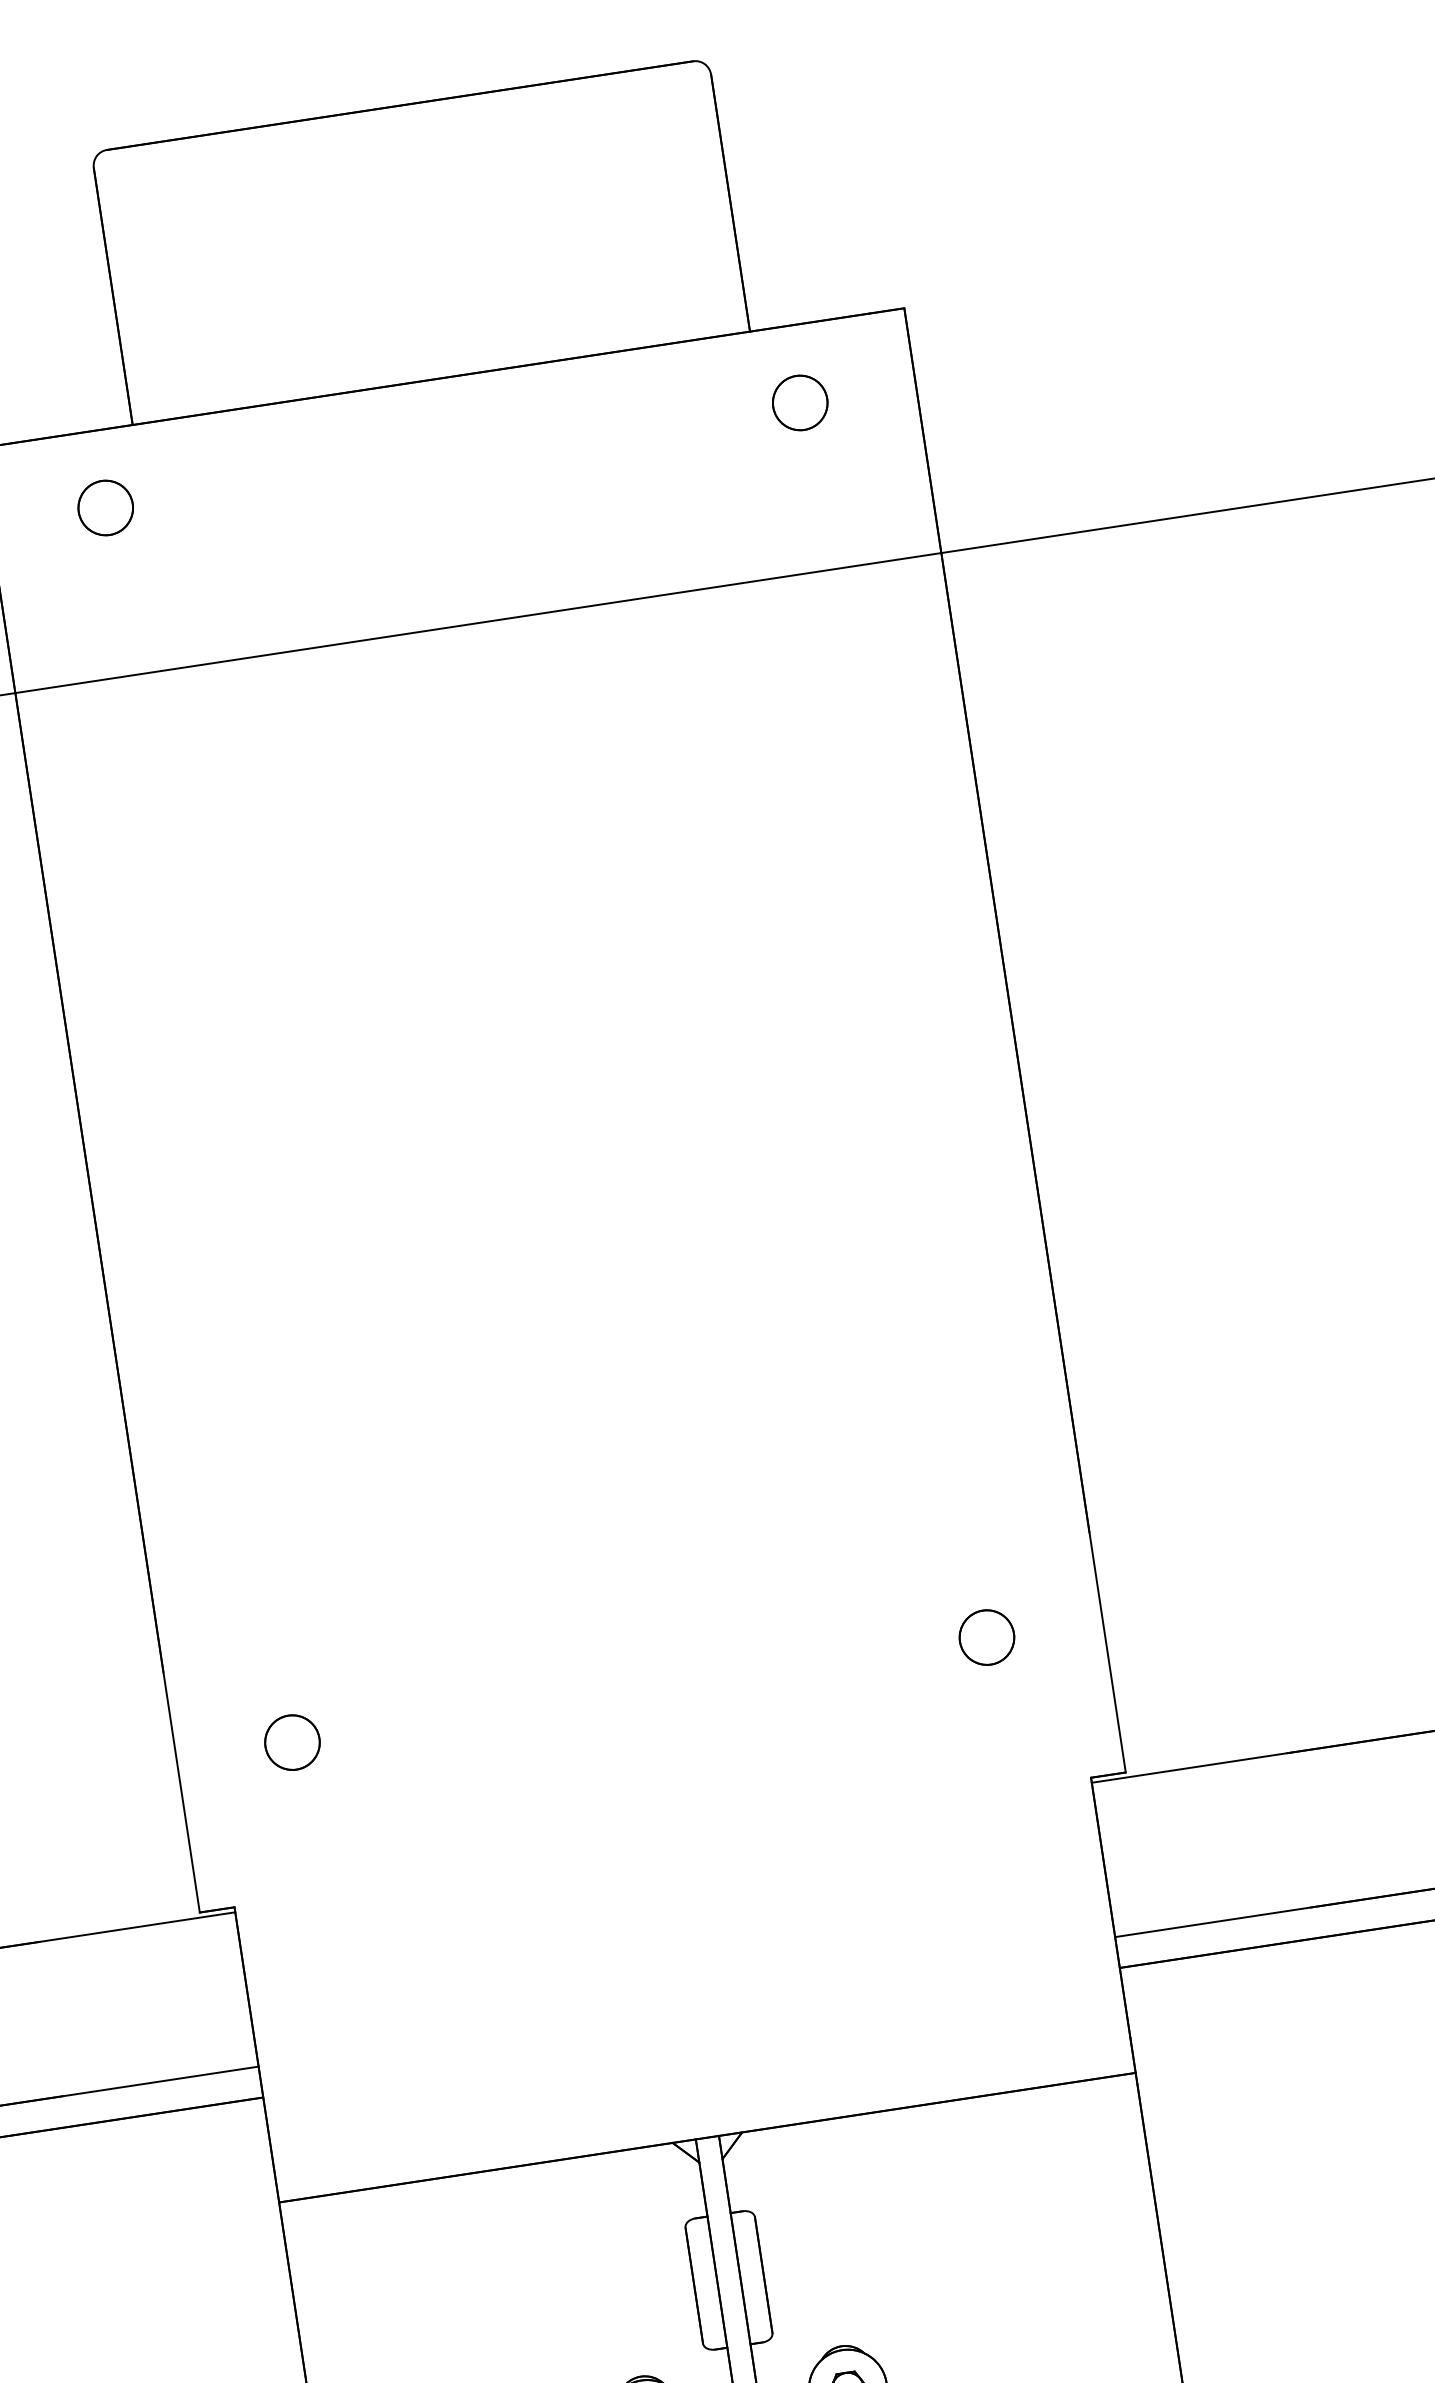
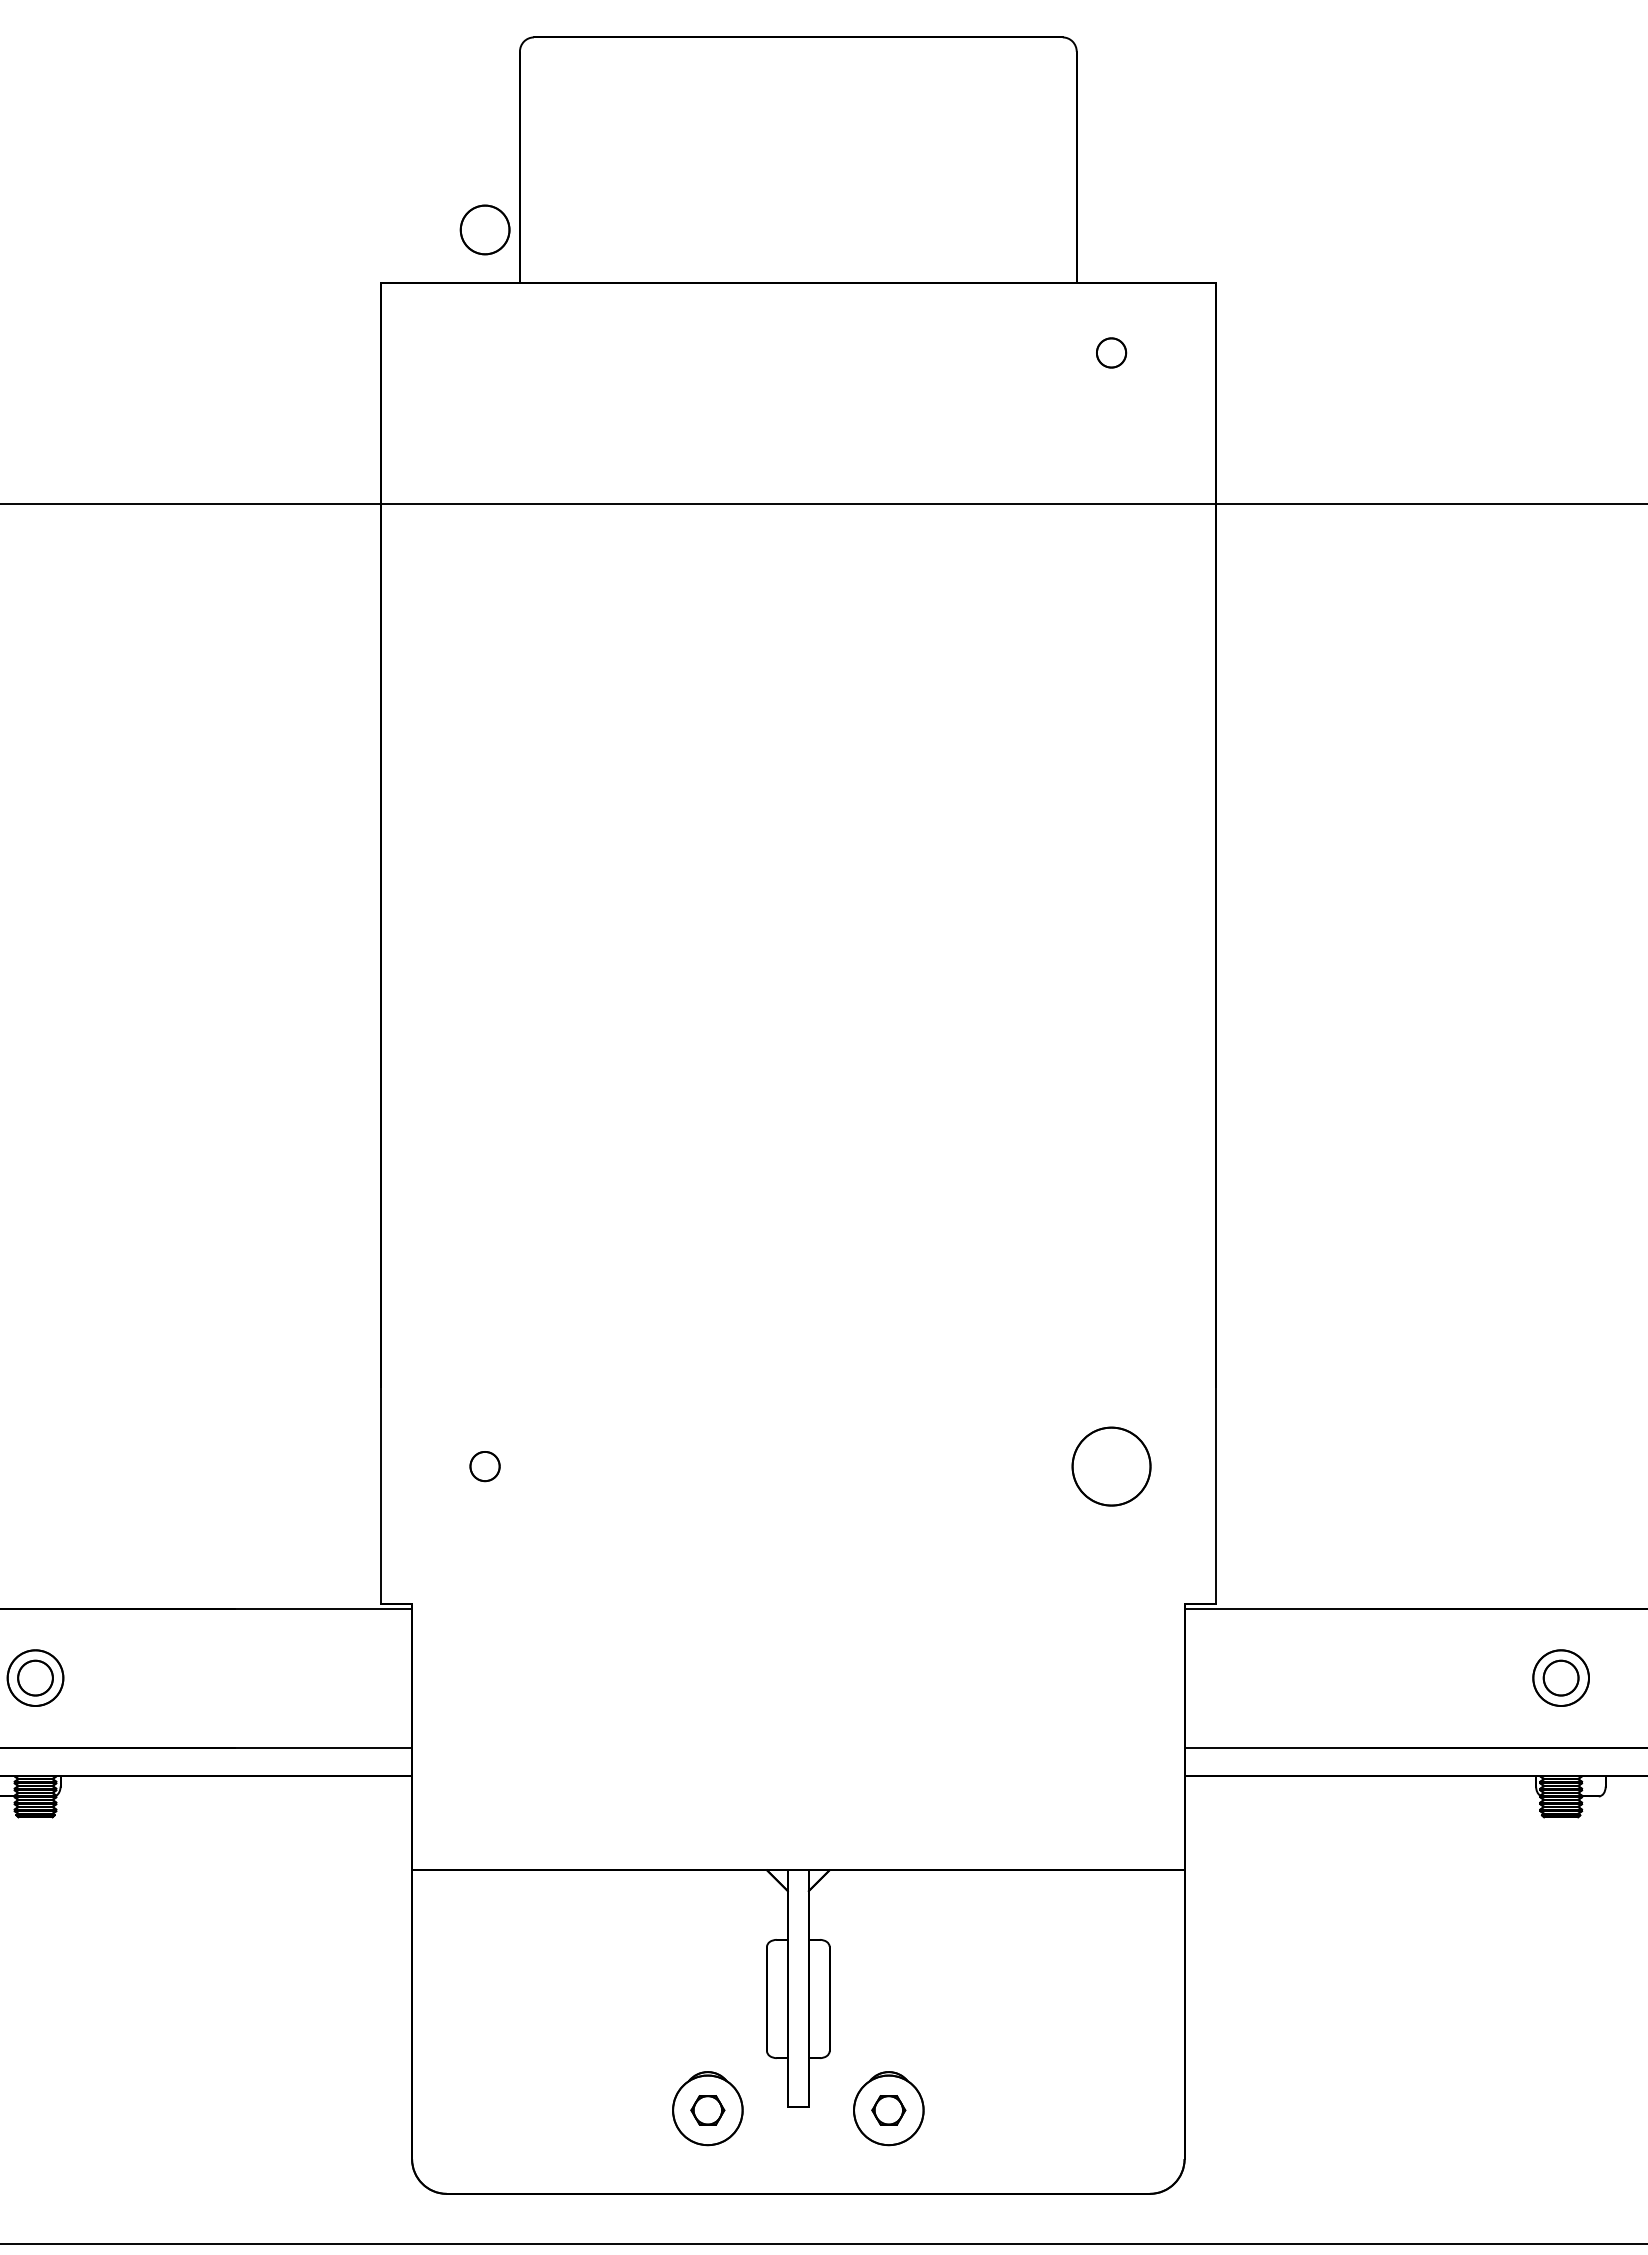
part: (800, 402) -> (1111, 352), size x0.6
part: (104, 507) -> (484, 229), moved
circle: (986, 1637) -> (1111, 1466), size x1.6
part: (291, 1742) -> (484, 1466), size x0.6

